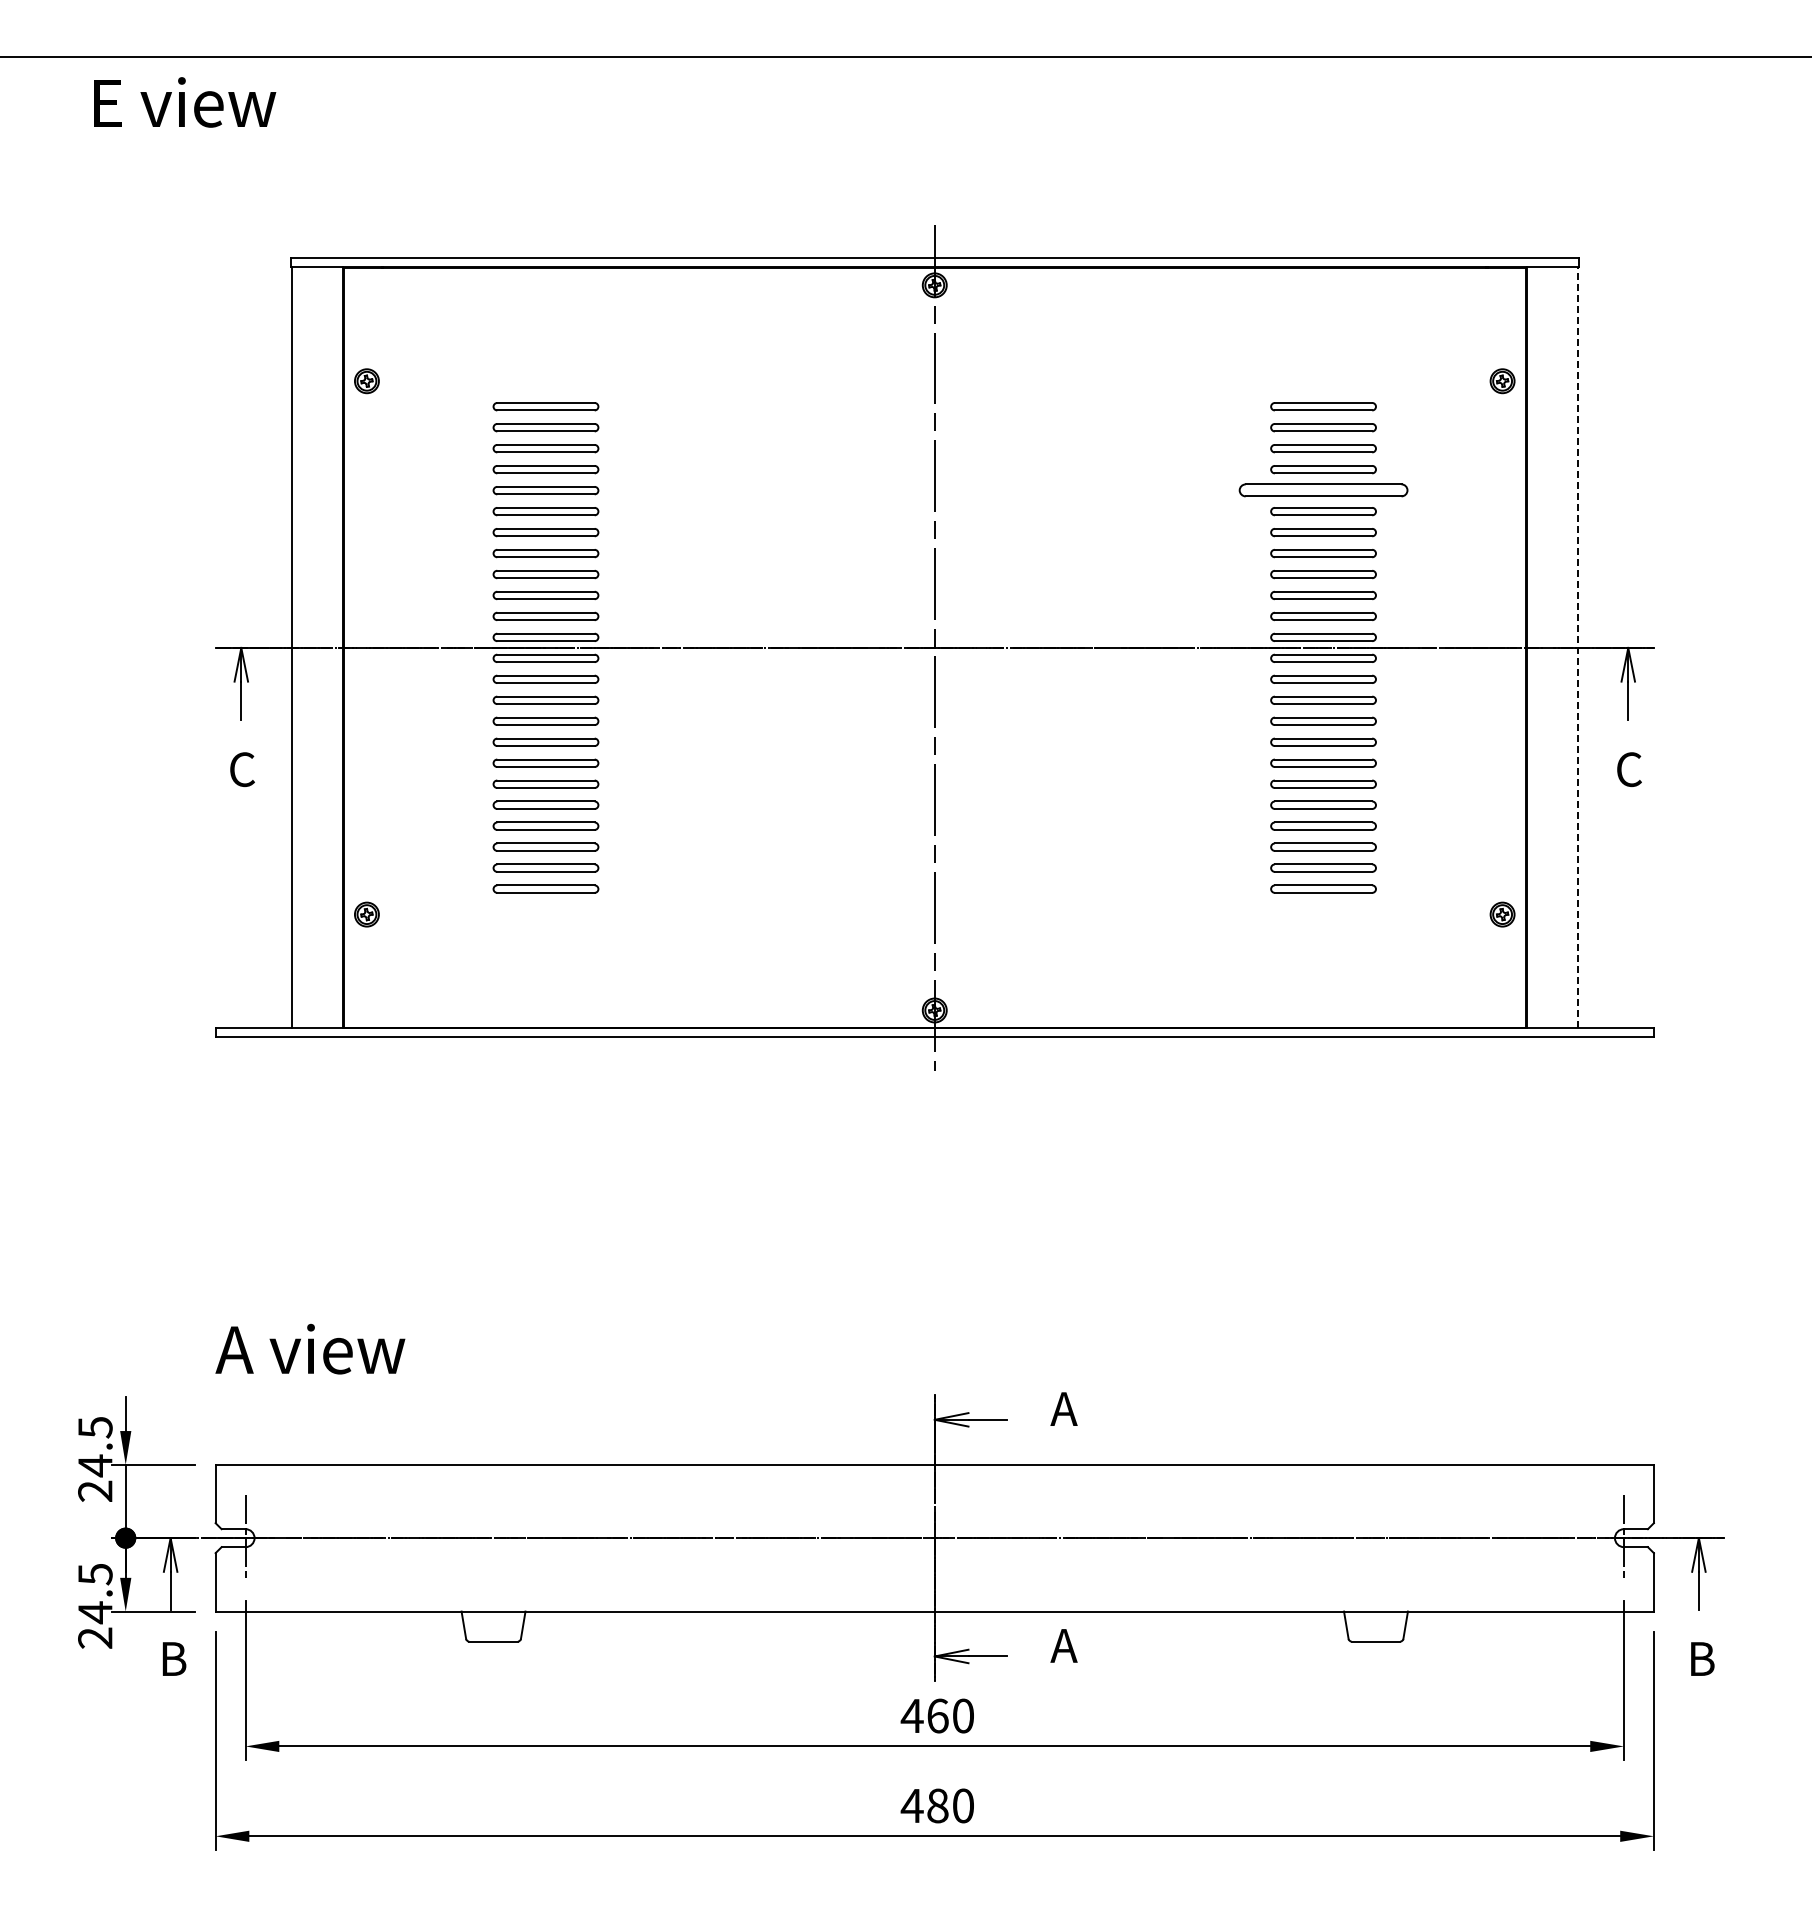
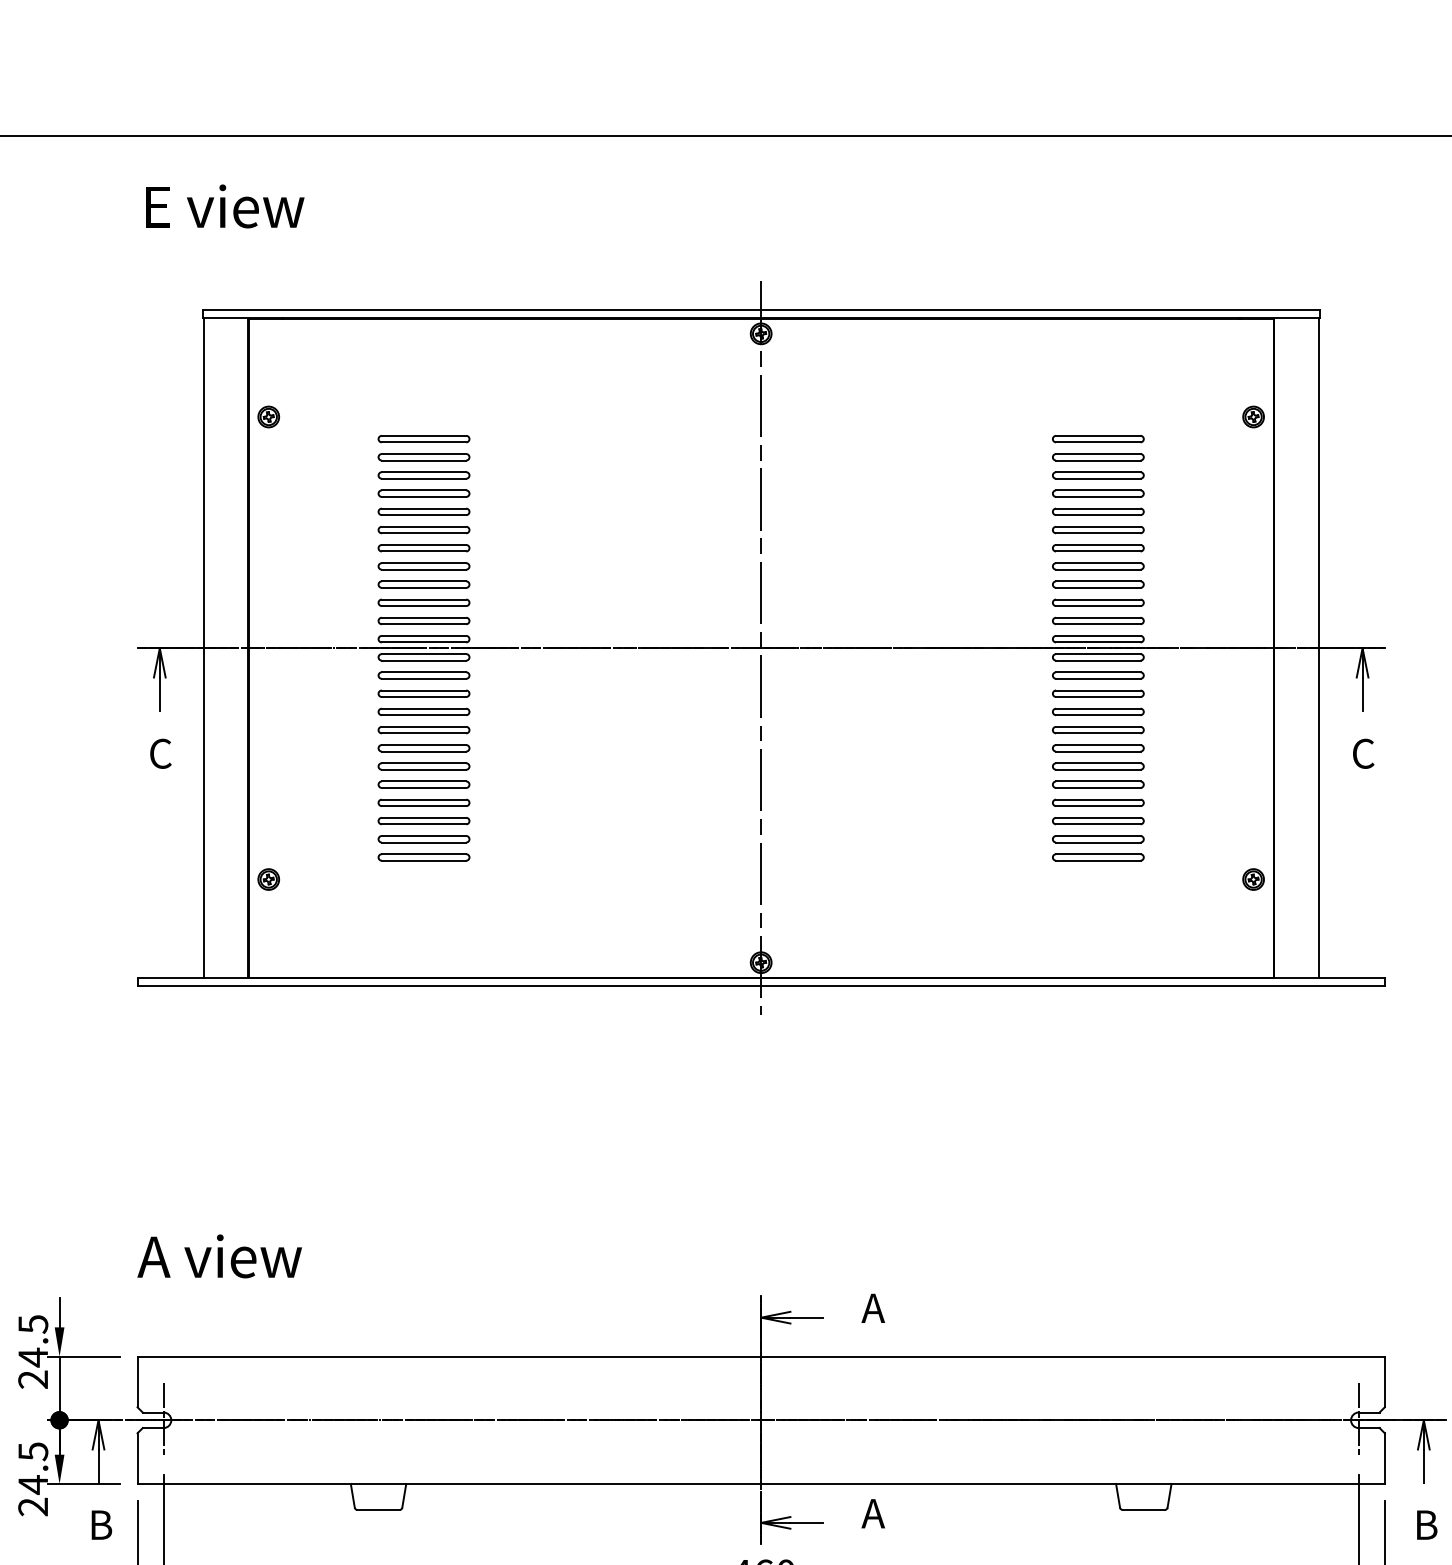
text: (185, 102) -> (225, 206), moved
part: (1323, 490) -> (1098, 511), size x0.62
line: (1577, 647) -> (1318, 647), dashed -> solid

